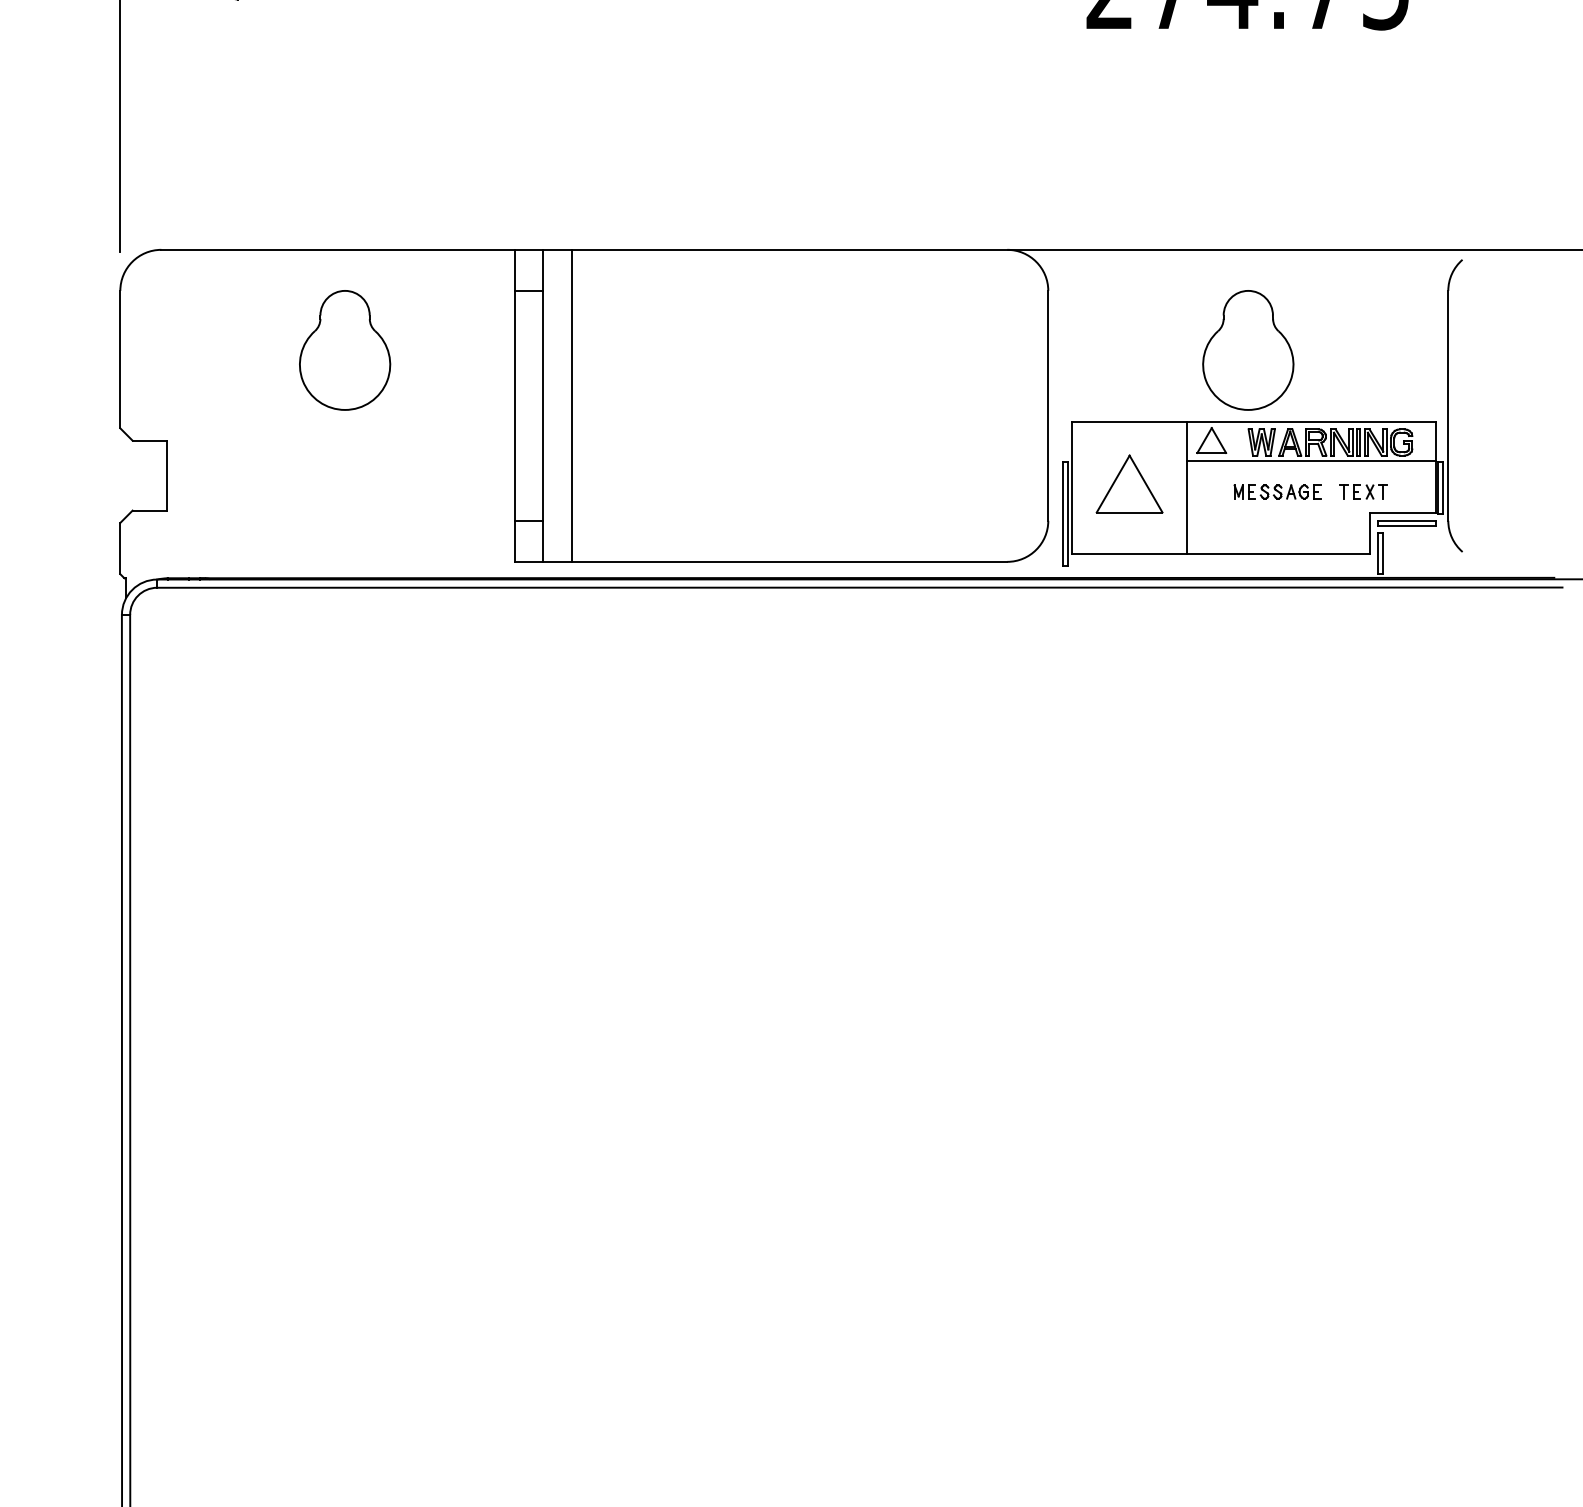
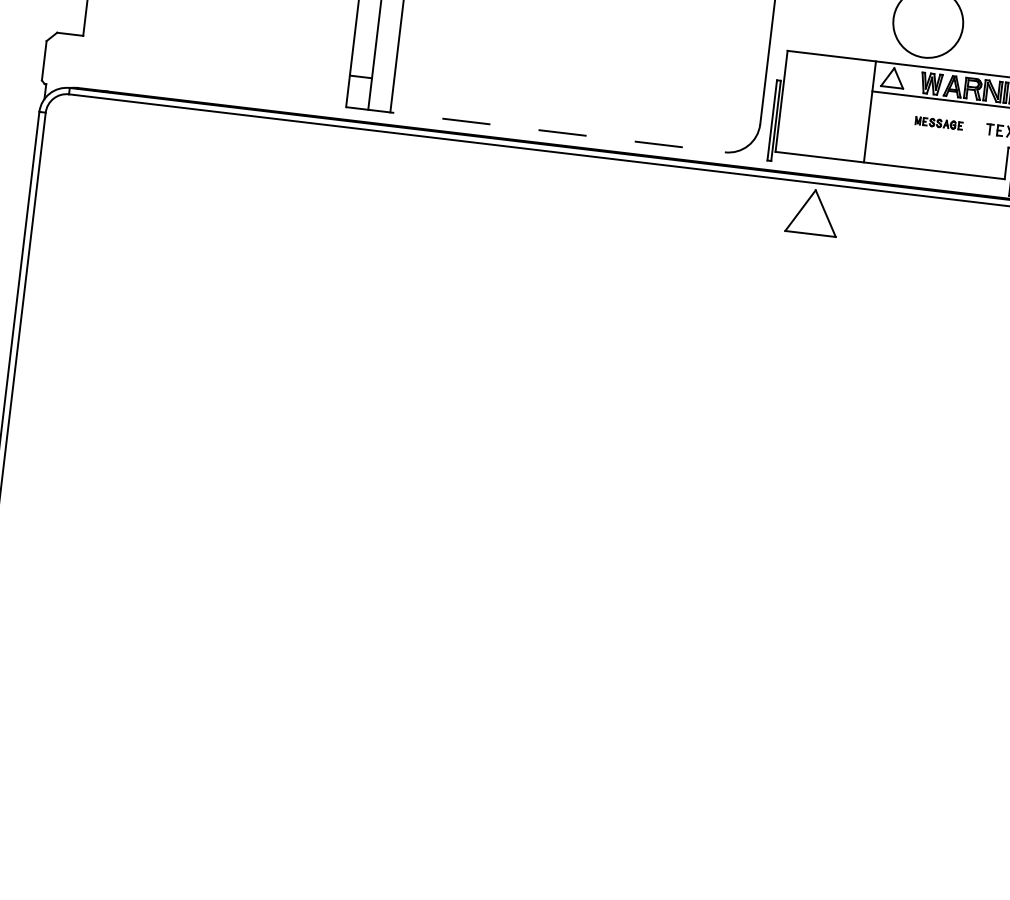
part: (1129, 483) -> (813, 211), moved
part: (1277, 491) -> (939, 123), size x0.7
line: (761, 561) -> (535, 129), solid -> dashed

